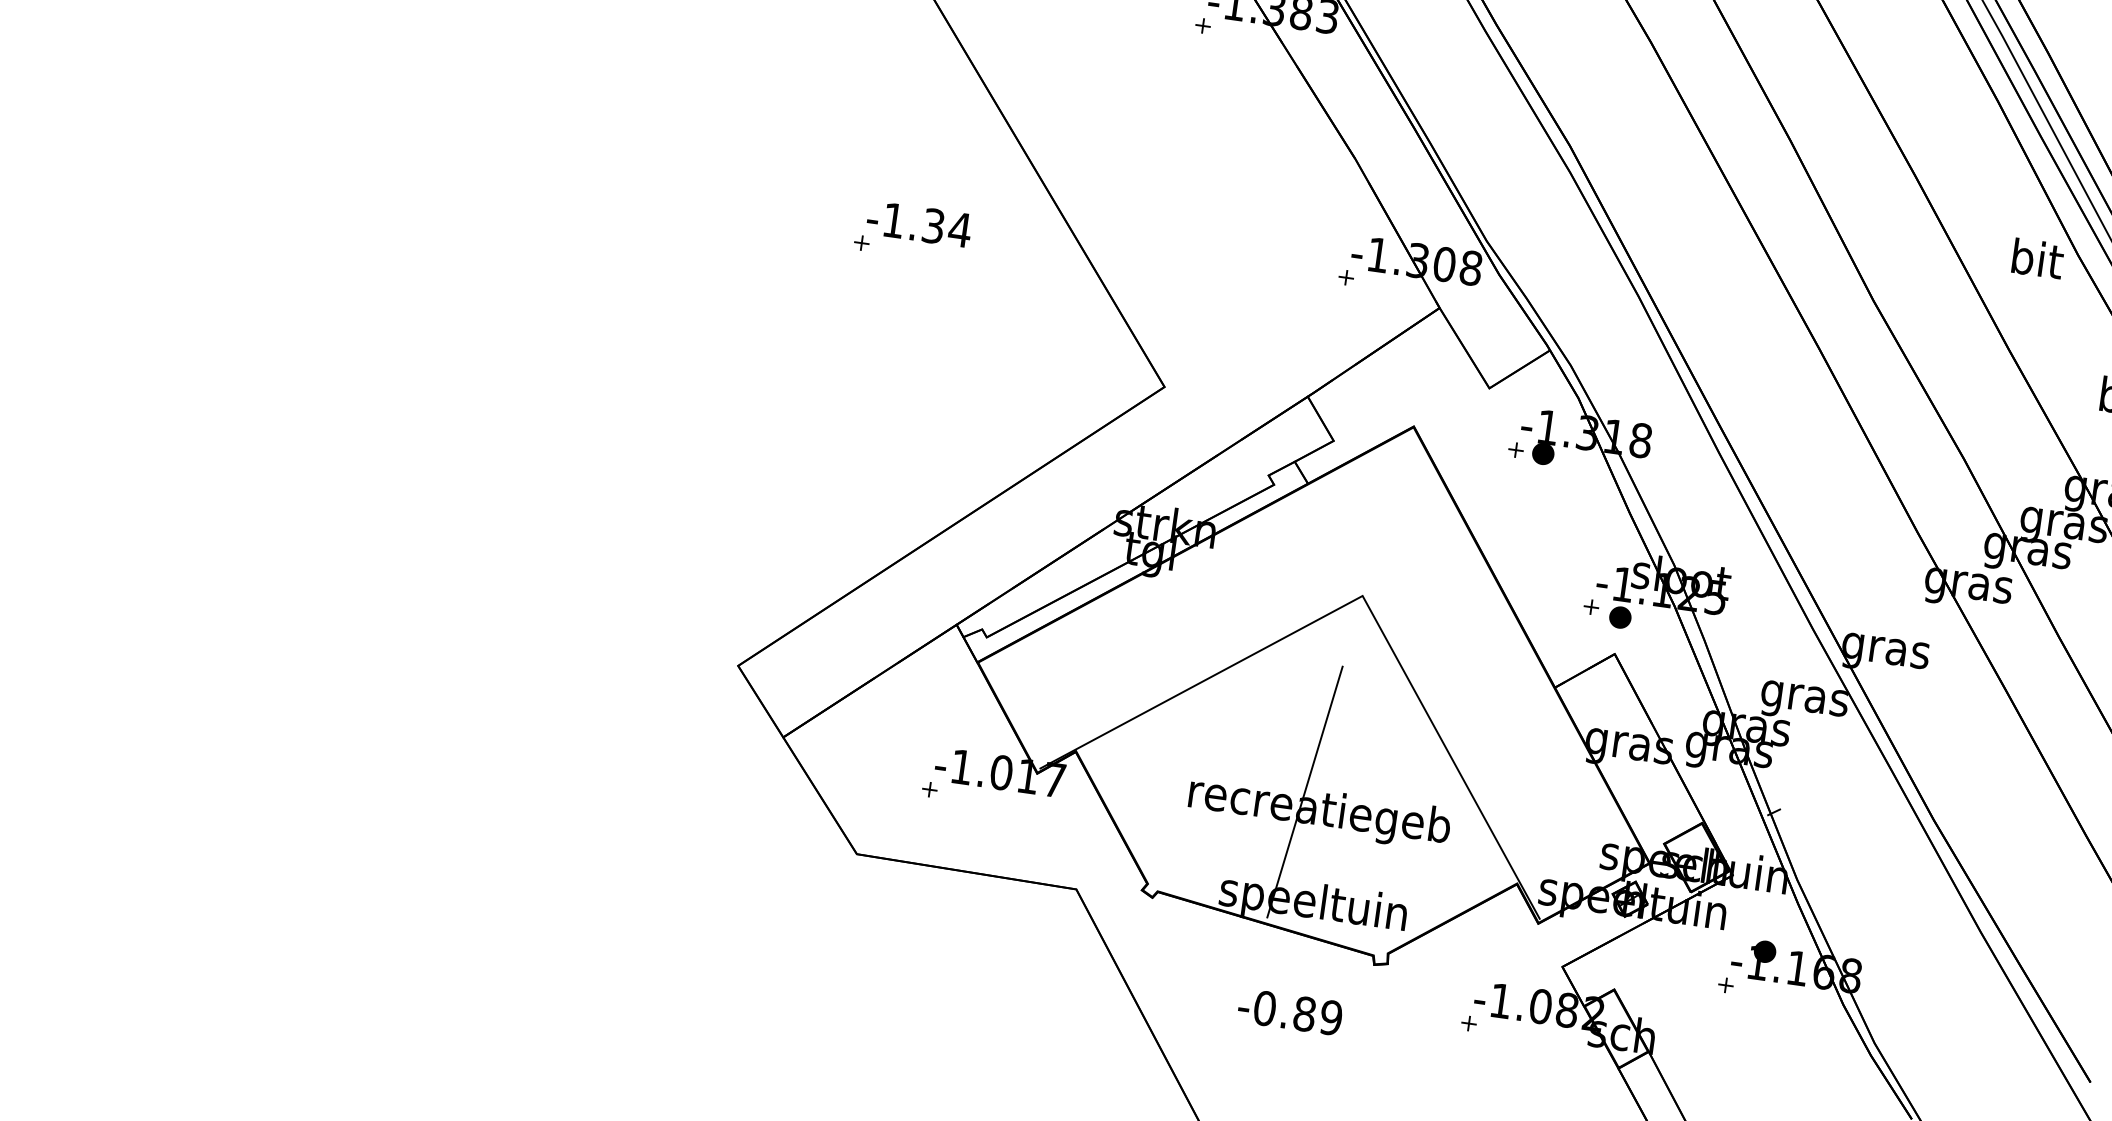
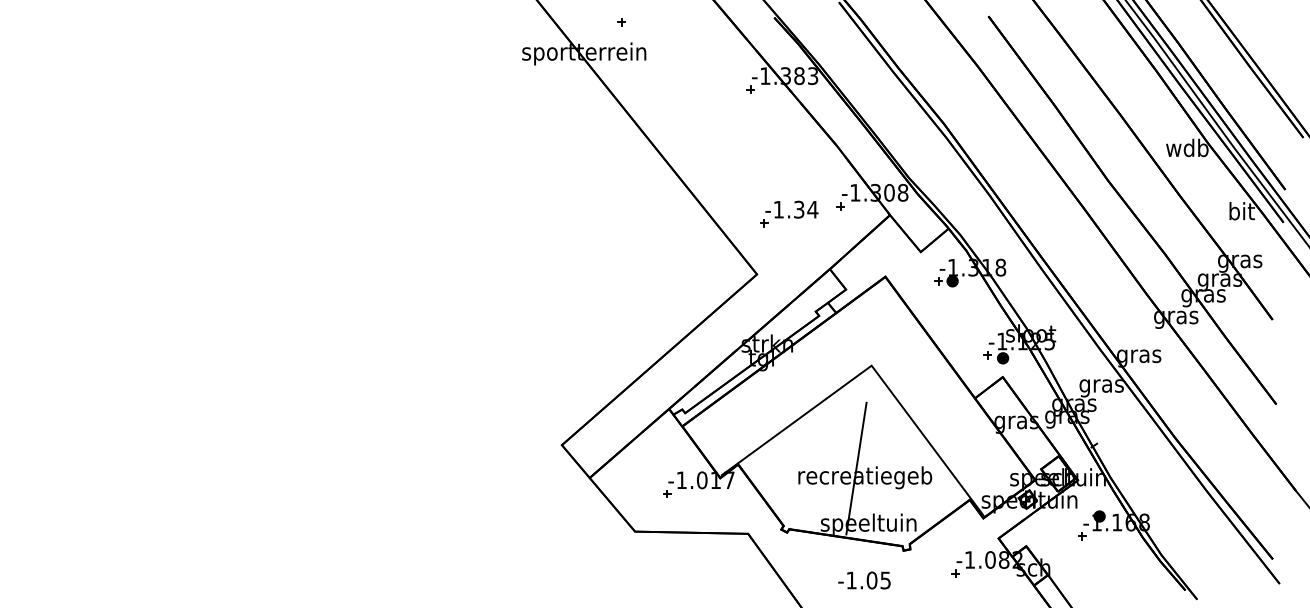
part: (913, 230) -> (789, 213), moved
text: (2036, 257) -> (1187, 147), bit -> wdb
text: (1297, 1013) -> (868, 580), -0.89 -> -1.05

